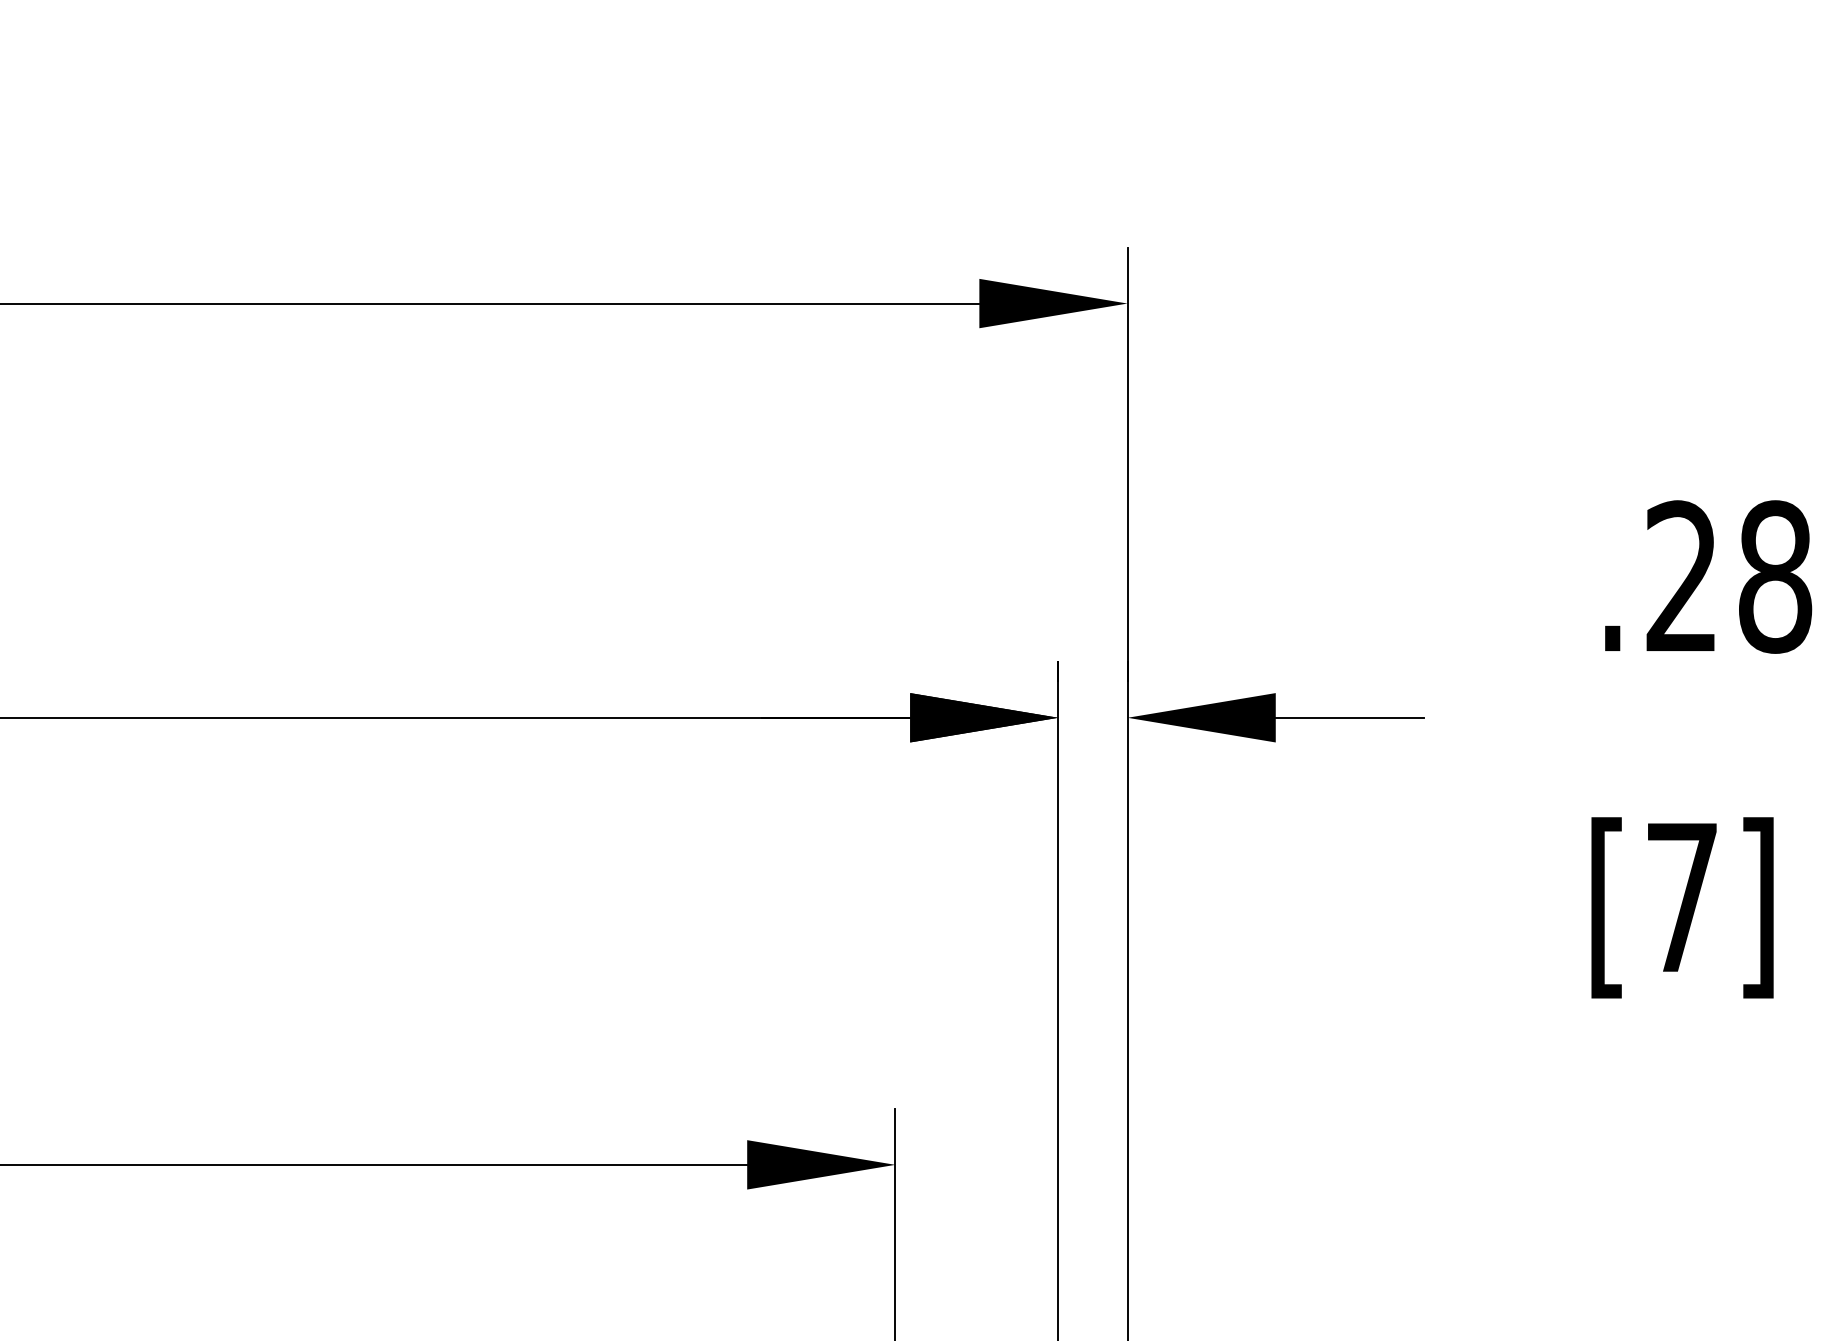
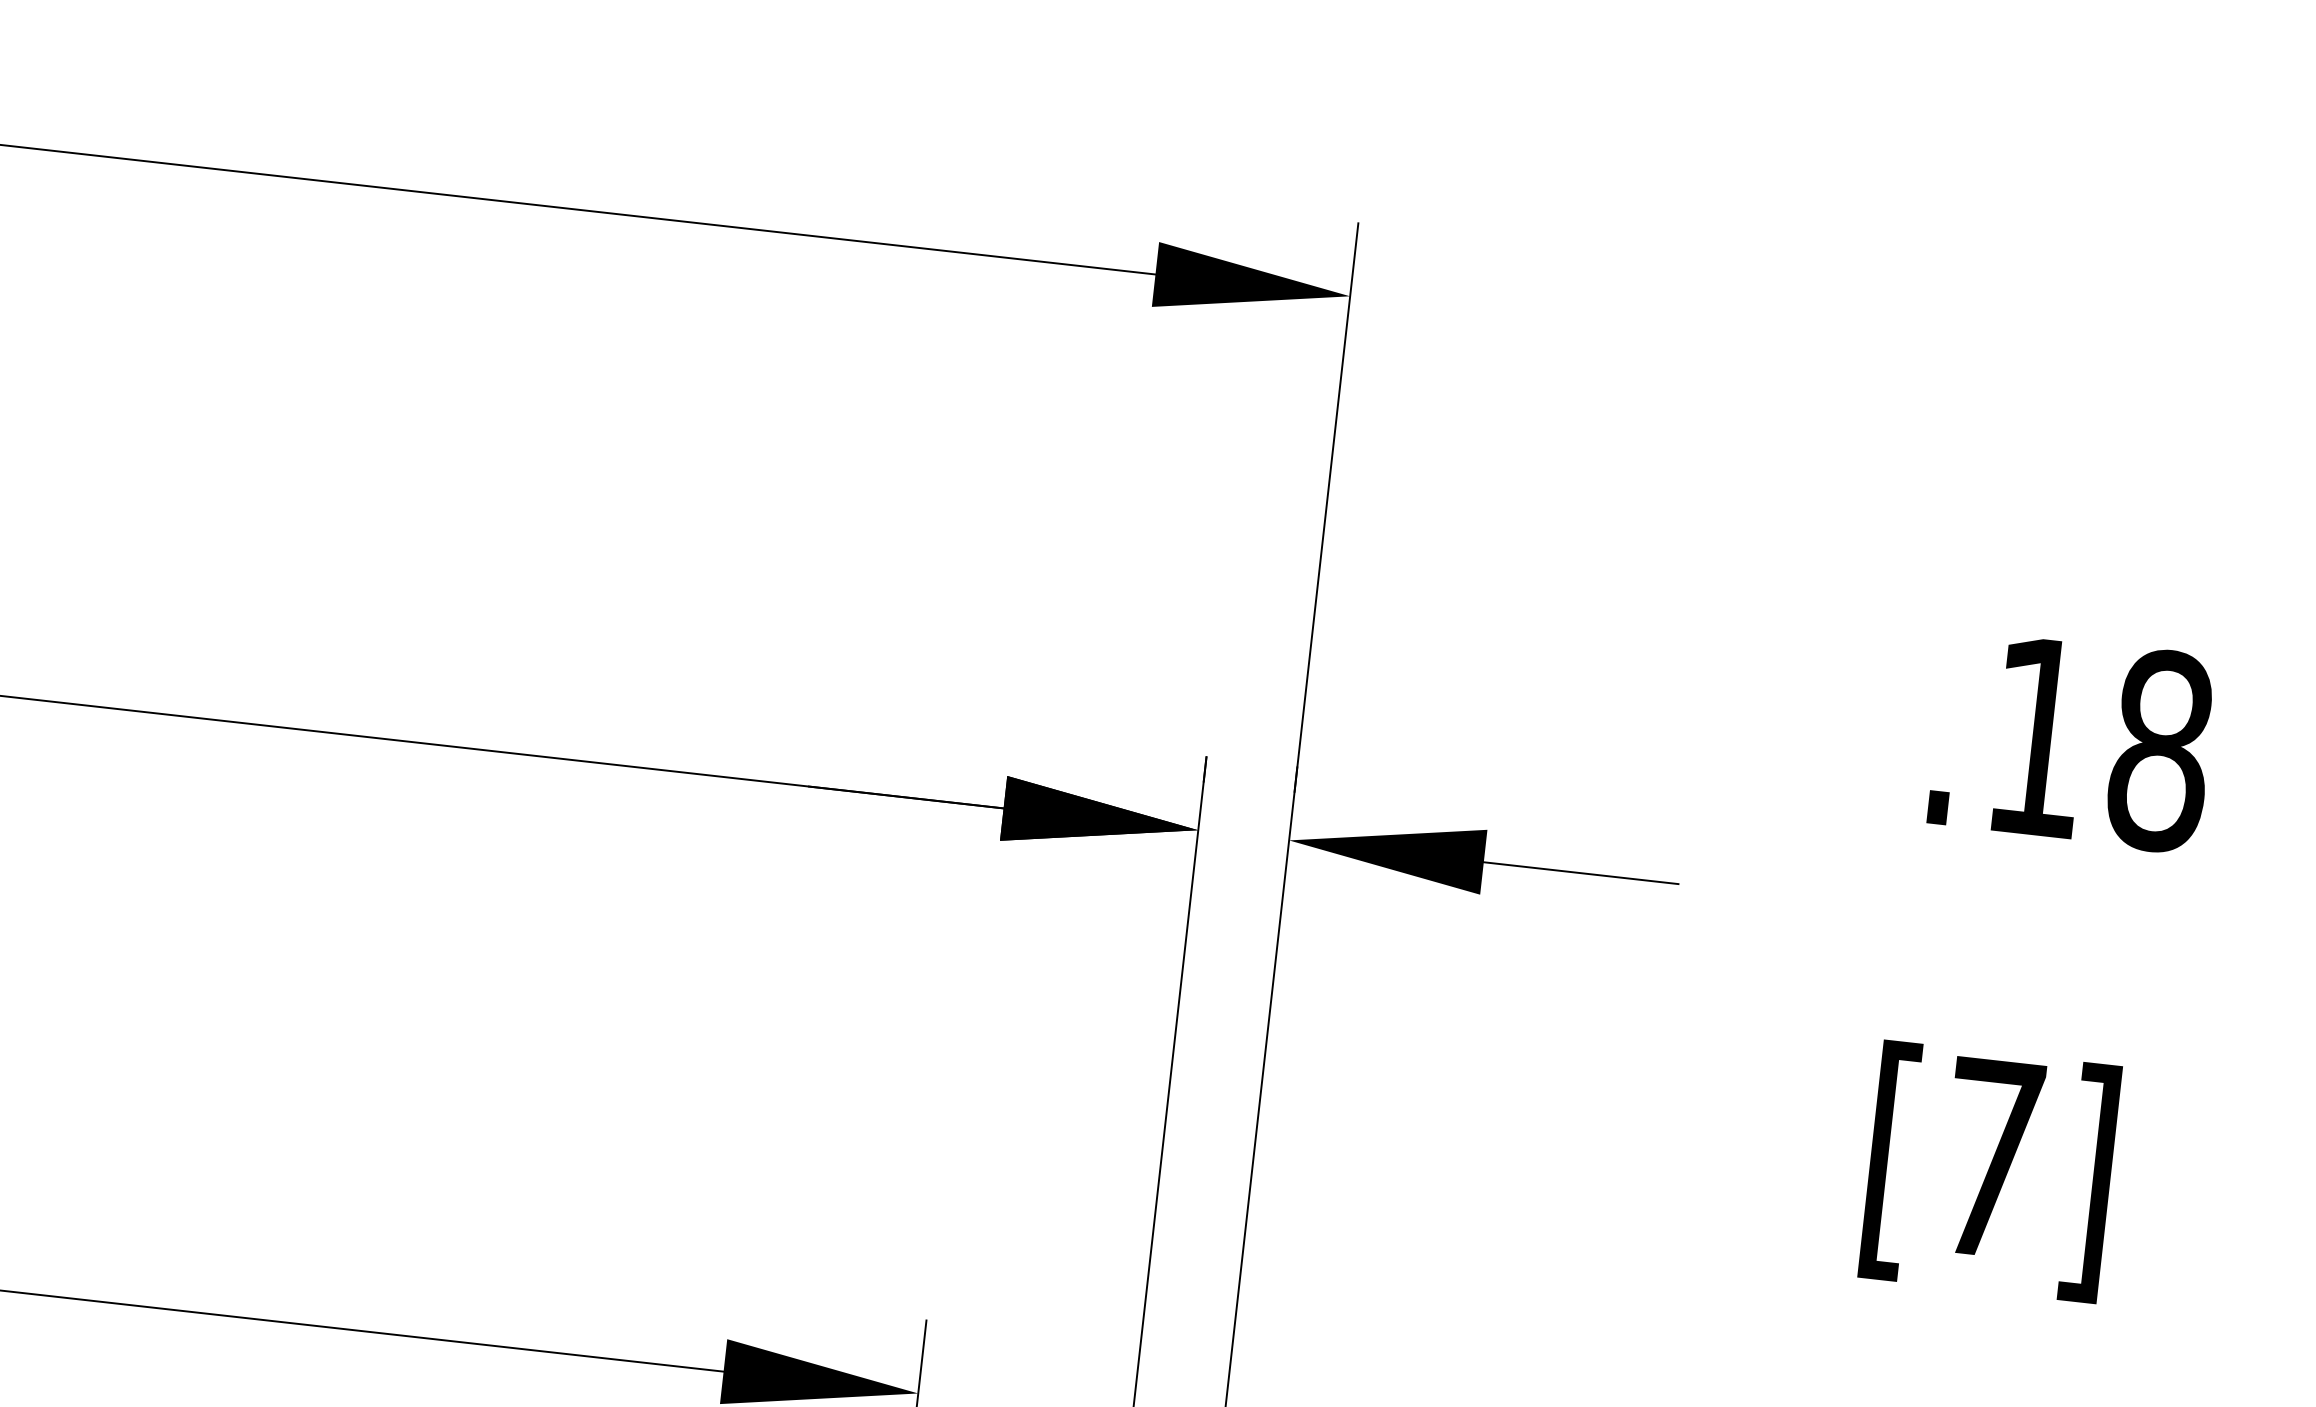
text: (1680, 575) -> (2036, 734), .28 -> .18

